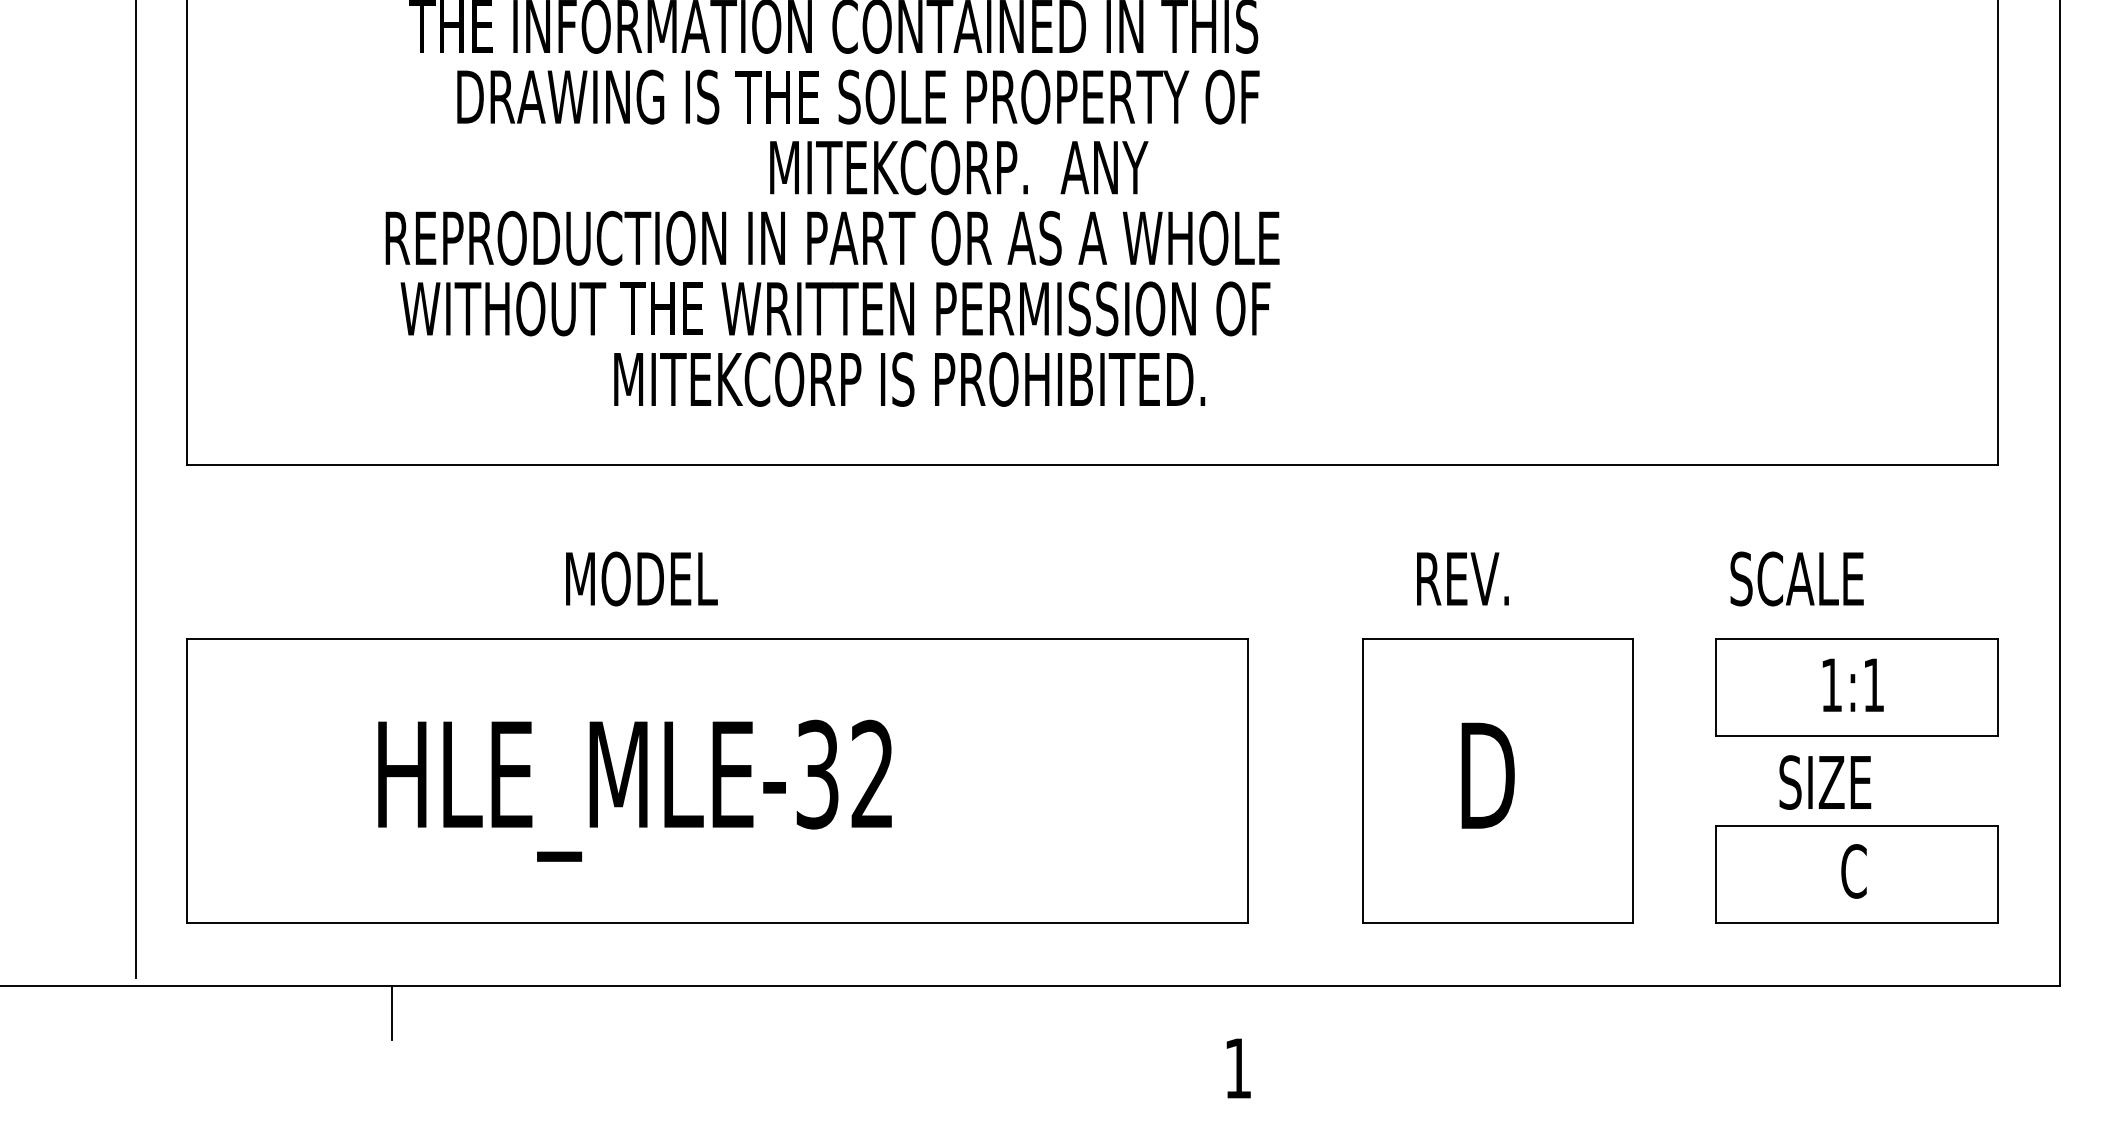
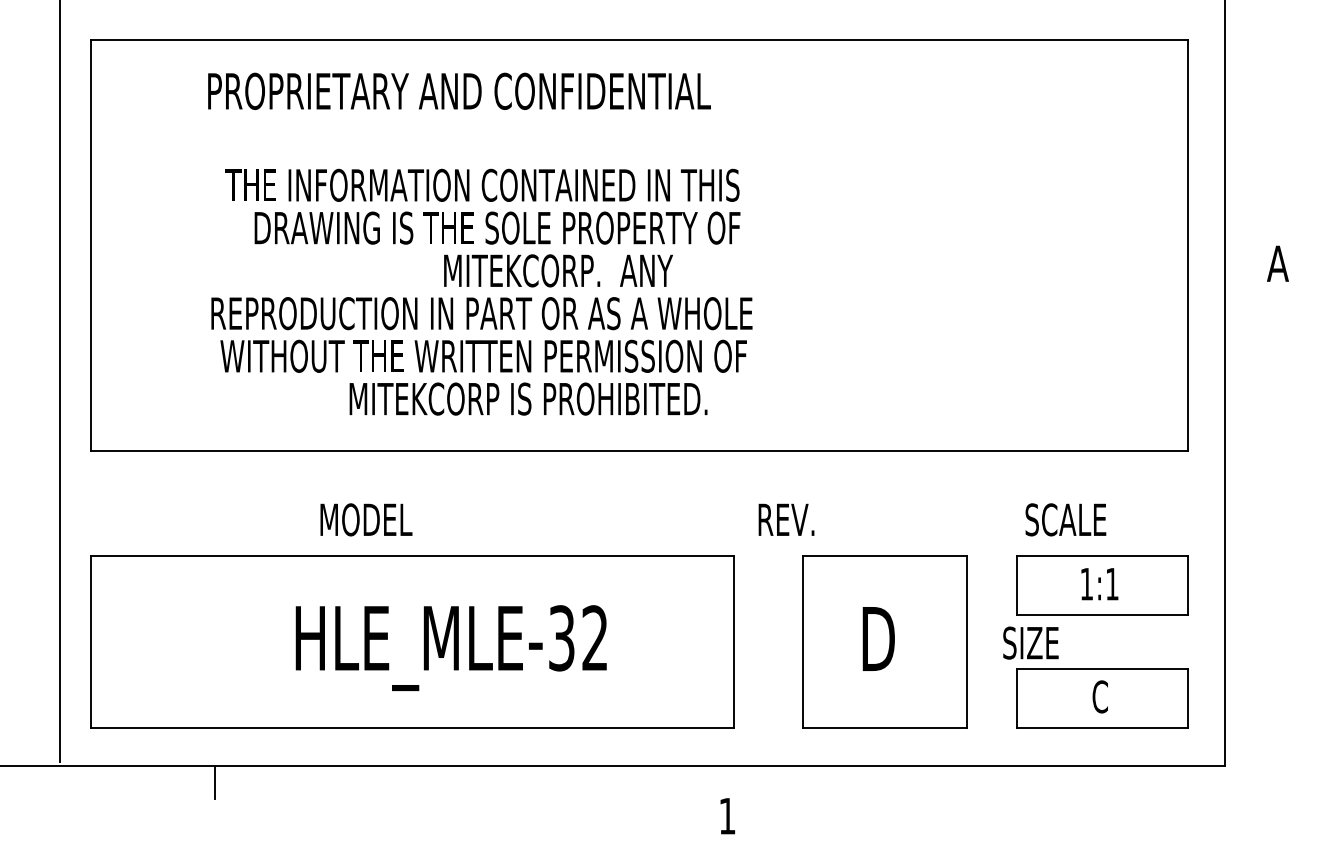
text: (1462, 578) -> (786, 519), moved
text: (1824, 781) -> (1030, 642), moved
text: (633, 789) -> (450, 647), moved

